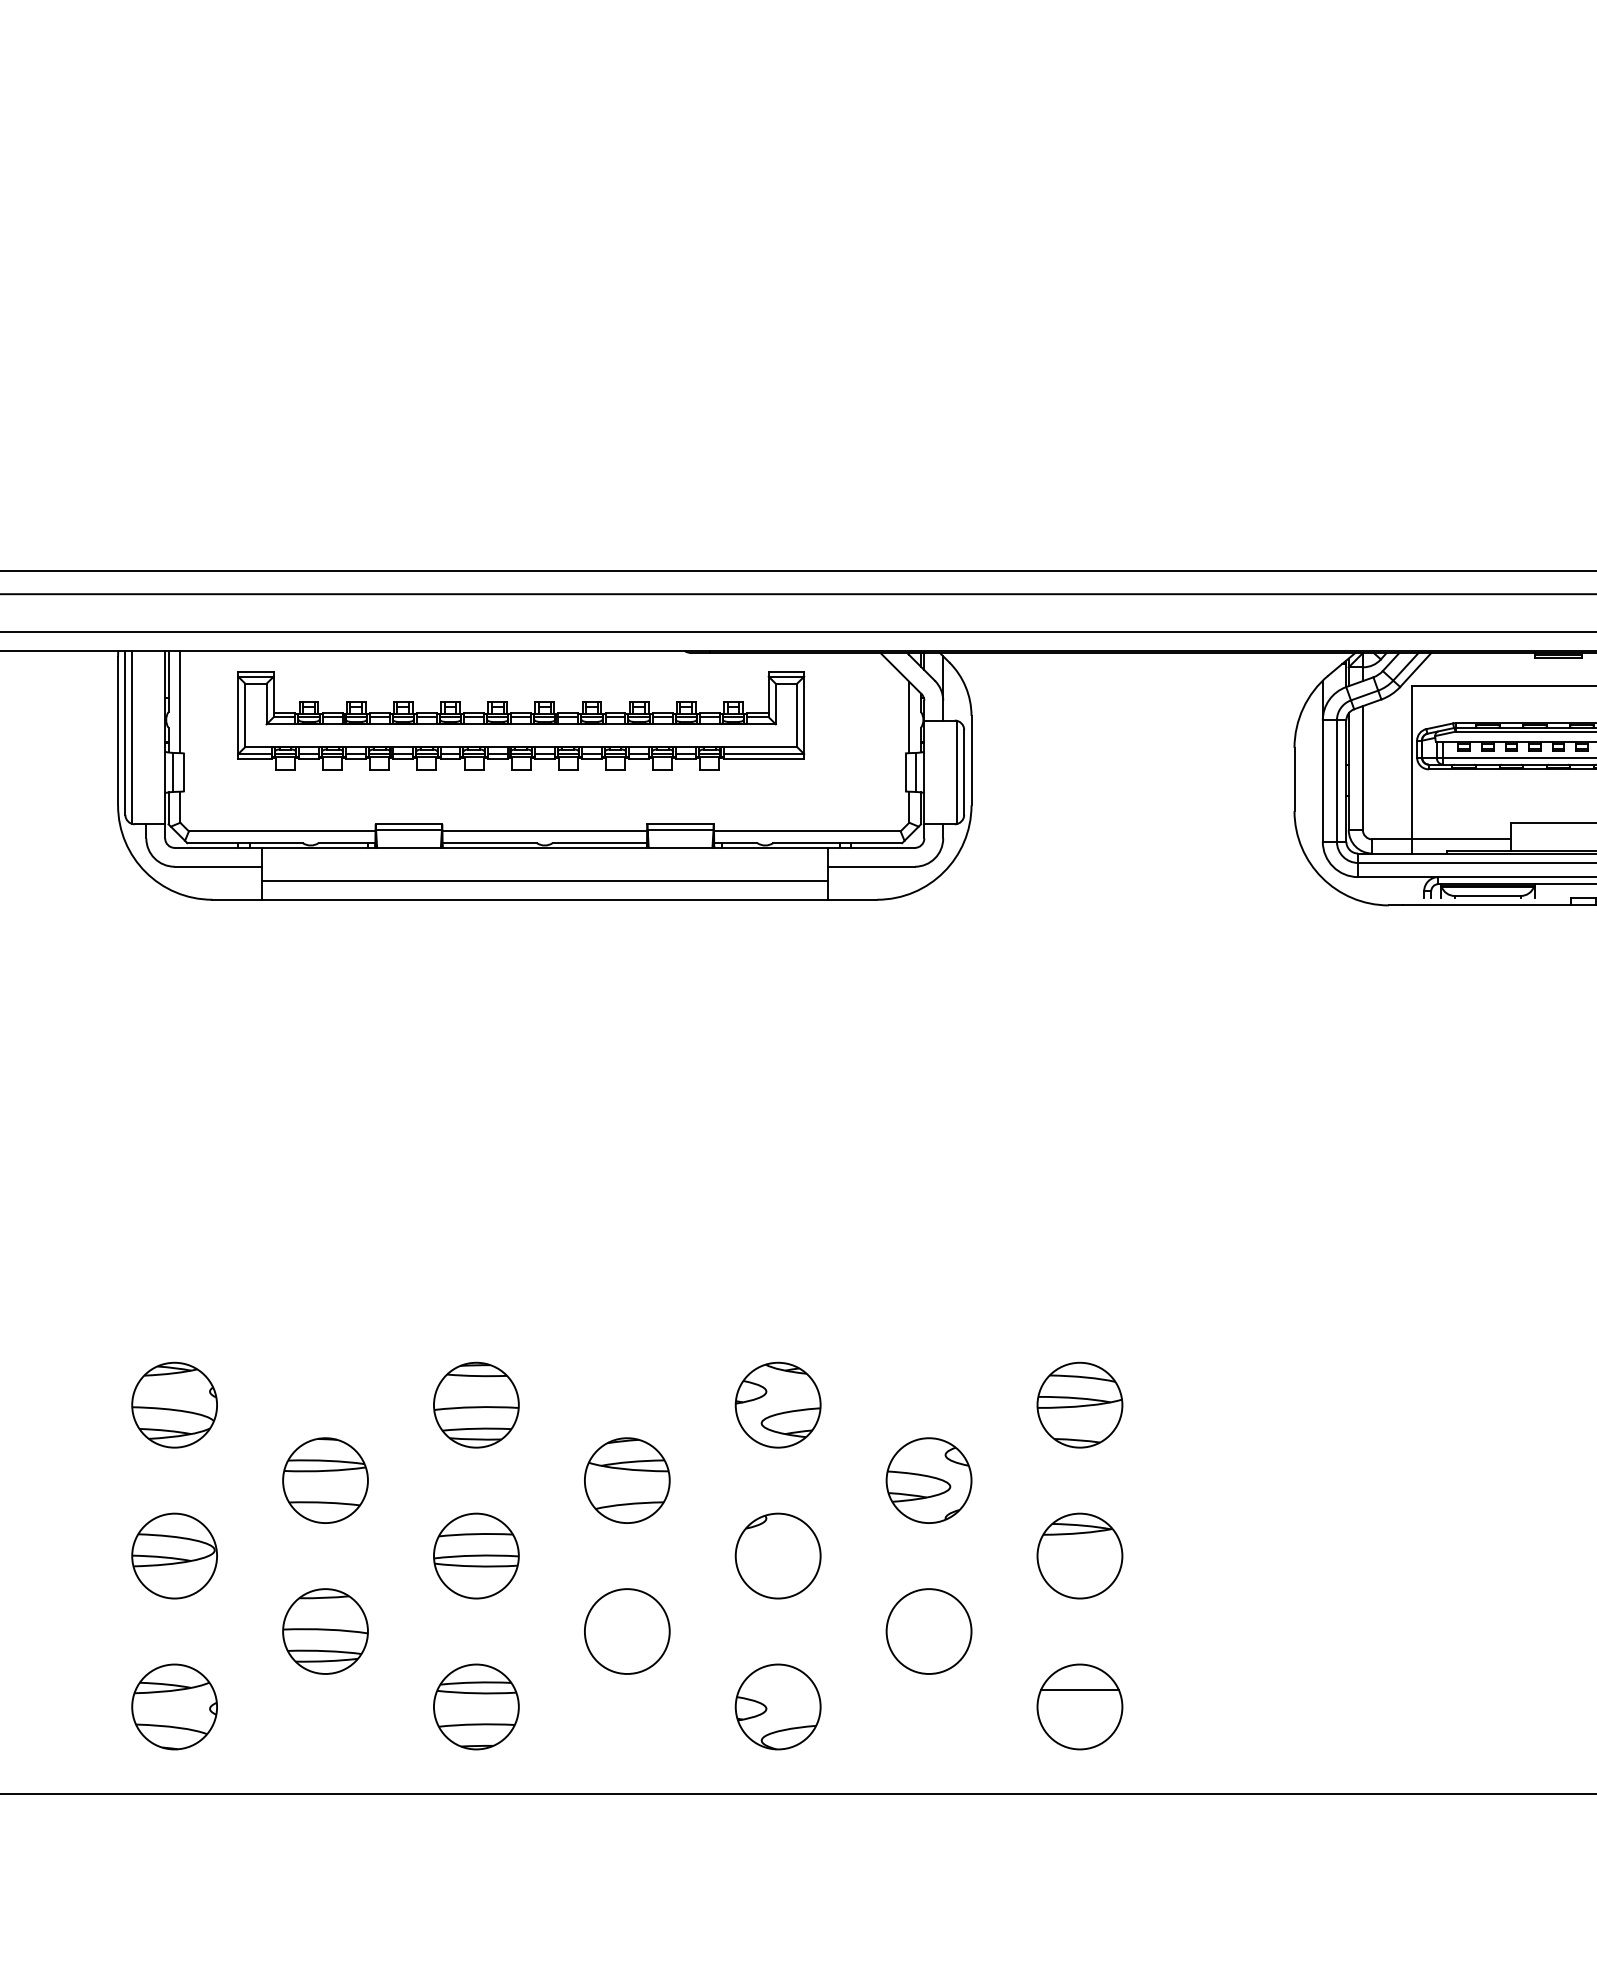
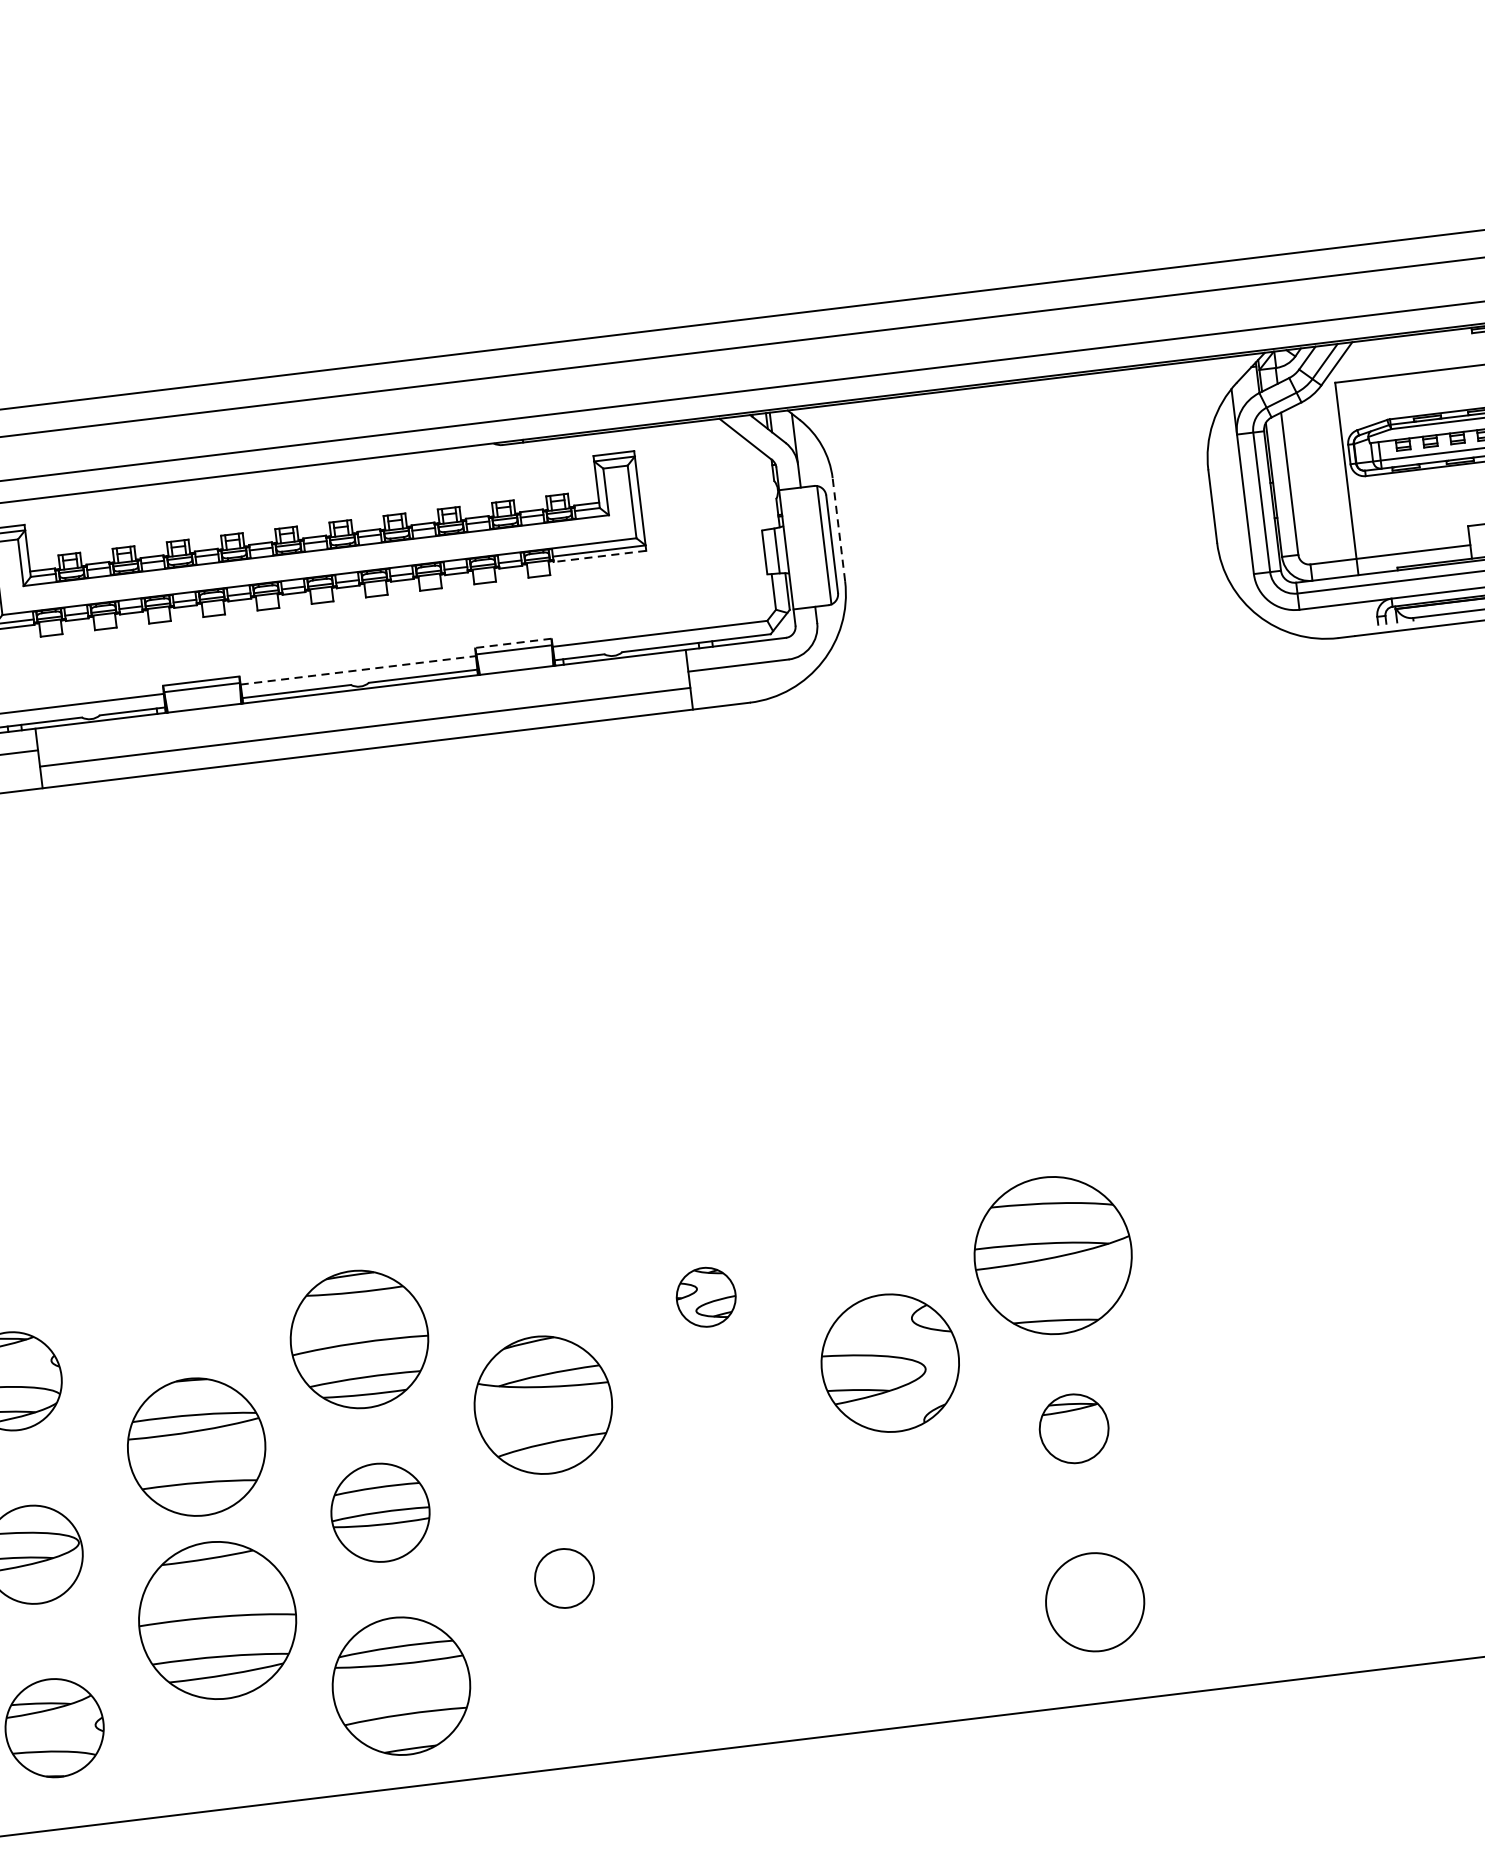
line: (909, 717) -> (761, 488), removed
line: (763, 758) -> (599, 556), solid -> dashed
line: (971, 760) -> (838, 529), solid -> dashed
line: (680, 824) -> (513, 643), solid -> dashed
line: (545, 831) -> (359, 670), solid -> dashed
part: (476, 1404) -> (359, 1338), size x1.4
part: (777, 1404) -> (705, 1296), size x0.6
part: (1079, 1404) -> (1052, 1254), size x1.6
part: (325, 1480) -> (196, 1446), size x1.4
part: (627, 1480) -> (543, 1404), size x1.4
part: (928, 1480) -> (889, 1363), size x1.4
part: (777, 1555) -> (726, 1470), removed
part: (1079, 1555) -> (1073, 1428), size x0.7
part: (325, 1631) -> (217, 1620), size x1.6
circle: (627, 1631) -> (564, 1578), size x0.6
circle: (928, 1631) -> (910, 1536), removed
line: (1079, 1690) -> (1092, 1583), removed
part: (476, 1706) -> (401, 1685), size x1.4
part: (777, 1706) -> (747, 1643), removed

